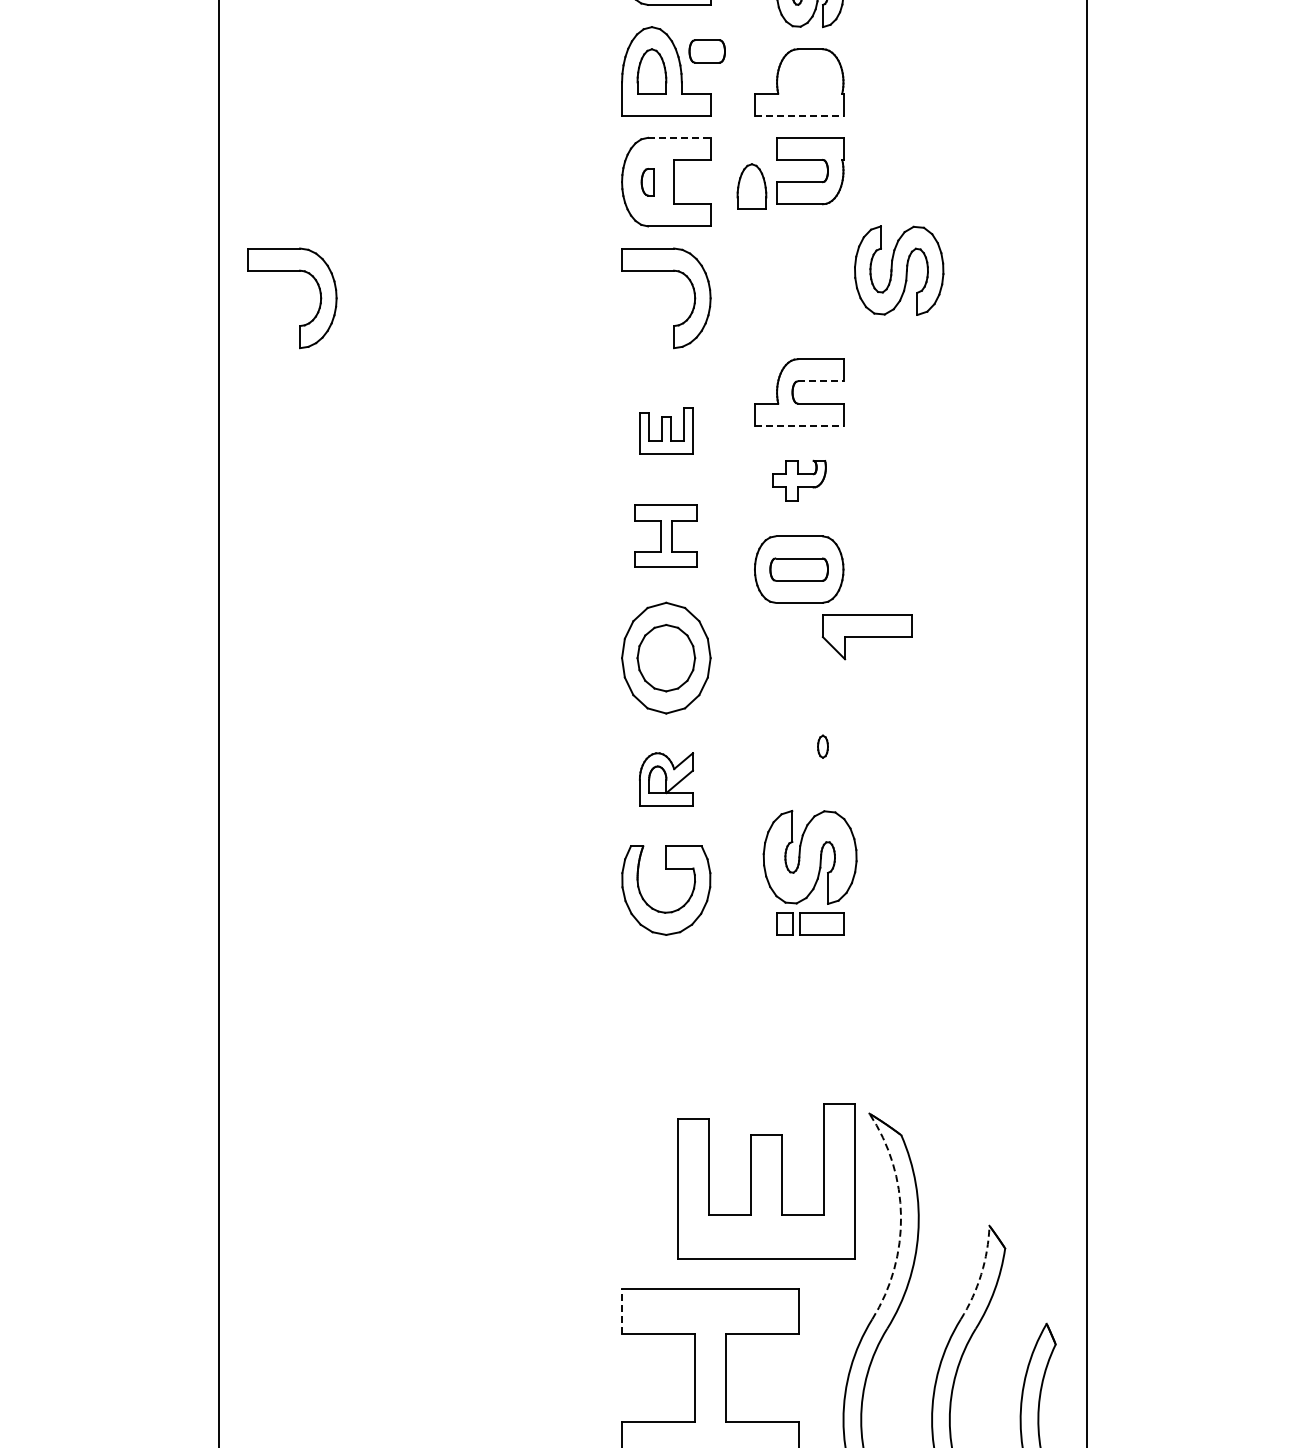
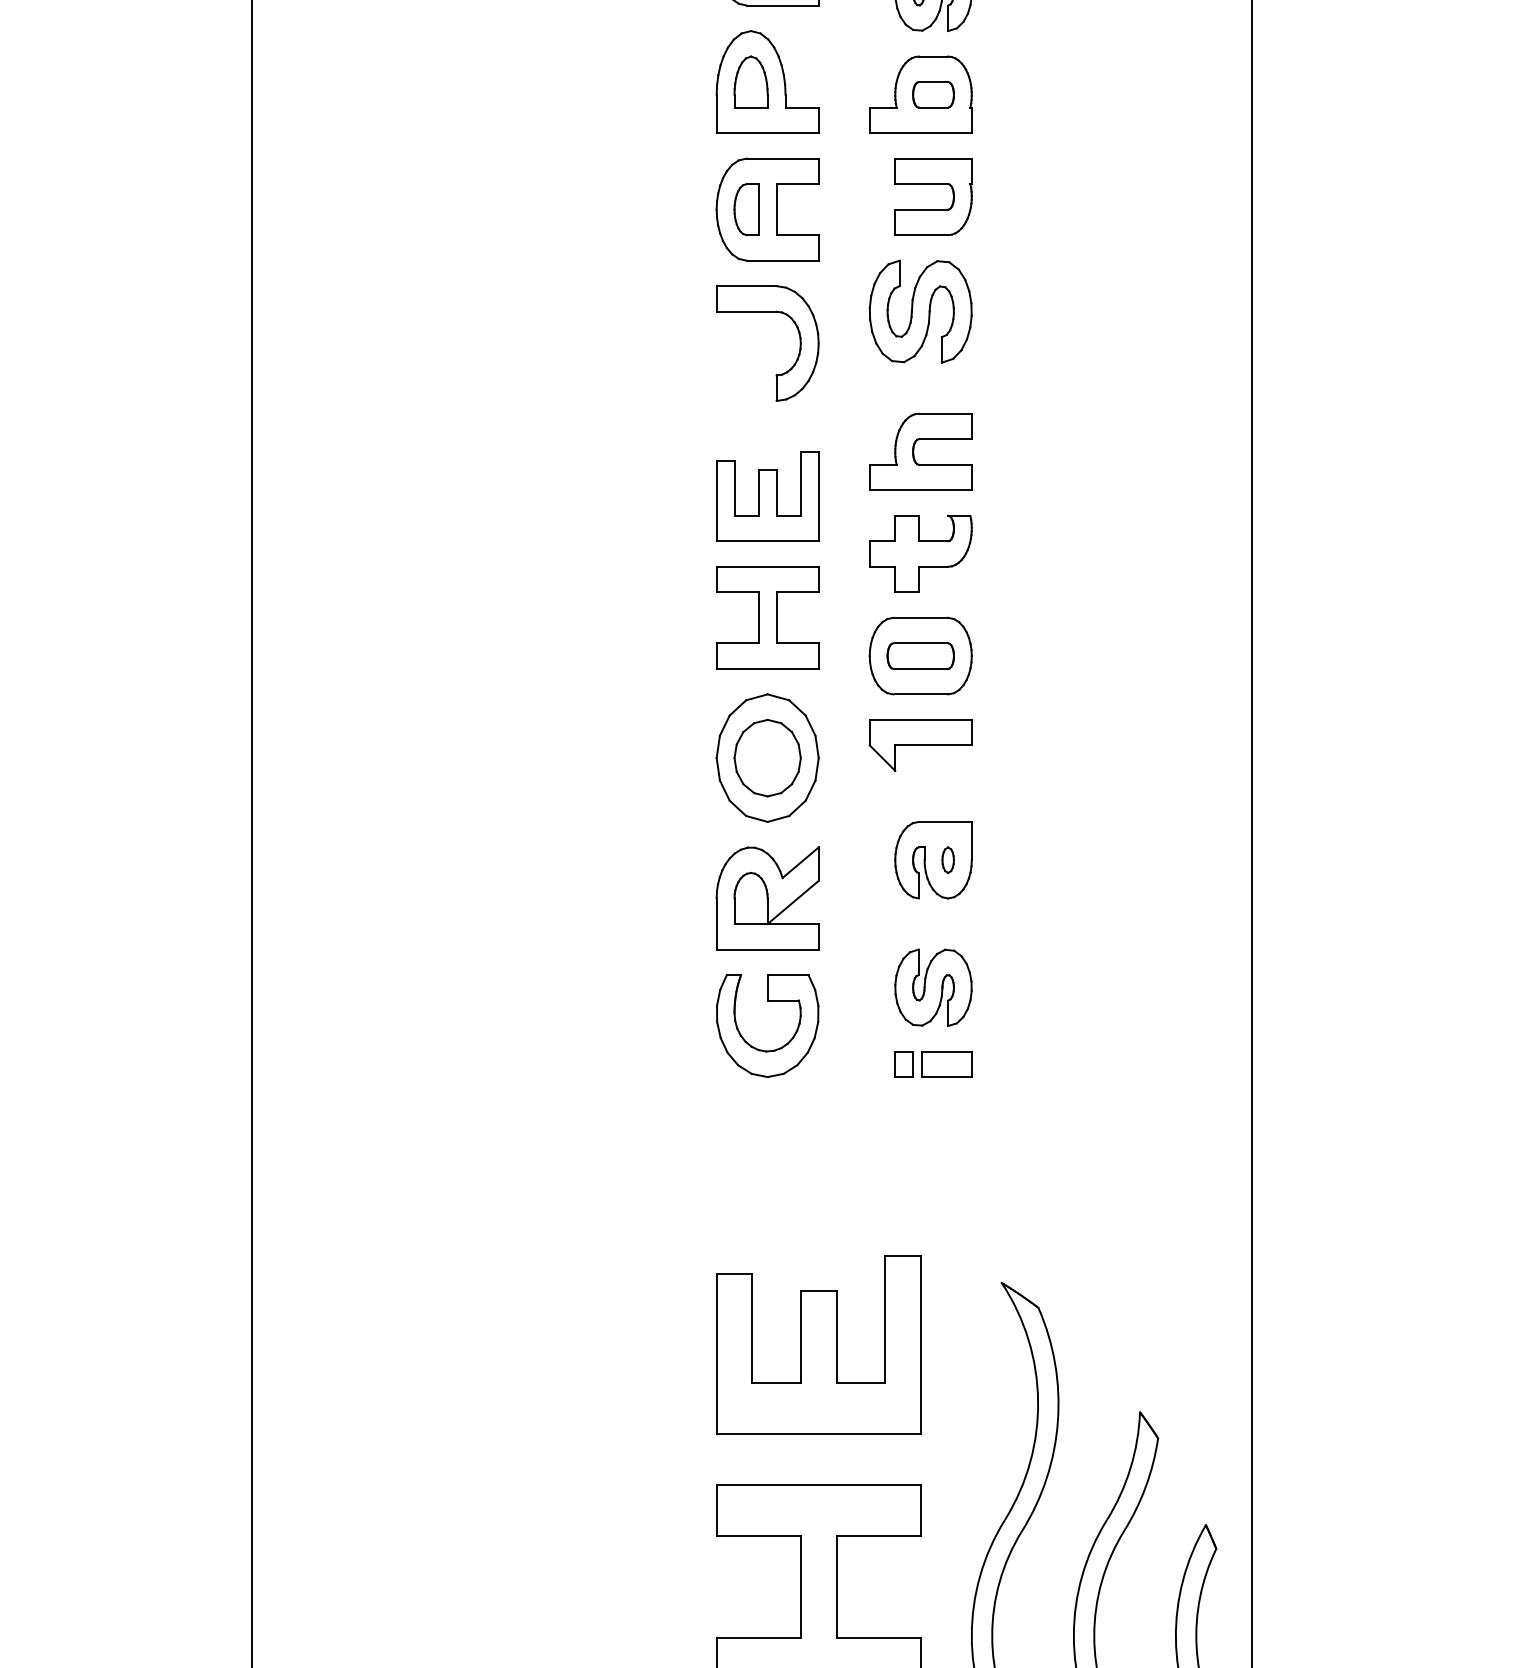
part: (706, 51) -> (932, 94), moved
line: (799, 115) -> (921, 132), dashed -> solid
line: (679, 137) -> (782, 158), dashed -> solid
part: (647, 182) -> (745, 210), size x1.67
part: (751, 186) -> (865, 214), removed
part: (899, 270) -> (921, 311), moved
part: (292, 271) -> (336, 312), removed
line: (820, 381) -> (945, 439), dashed -> solid
line: (799, 425) -> (921, 490), dashed -> solid
part: (666, 430) -> (767, 495), size x1.67
part: (799, 480) -> (921, 553), size x1.67
part: (666, 536) -> (767, 617), size x1.43
part: (866, 637) -> (919, 745), moved
part: (810, 746) -> (933, 859), added
part: (666, 779) -> (767, 897), size x1.67
part: (810, 857) -> (933, 987), size x0.71
part: (766, 1181) -> (818, 1345), moved
arc: (901, 1216) -> (1038, 1401), dashed -> solid
arc: (981, 1274) -> (1130, 1468), dashed -> solid
line: (622, 1310) -> (717, 1509), dashed -> solid

